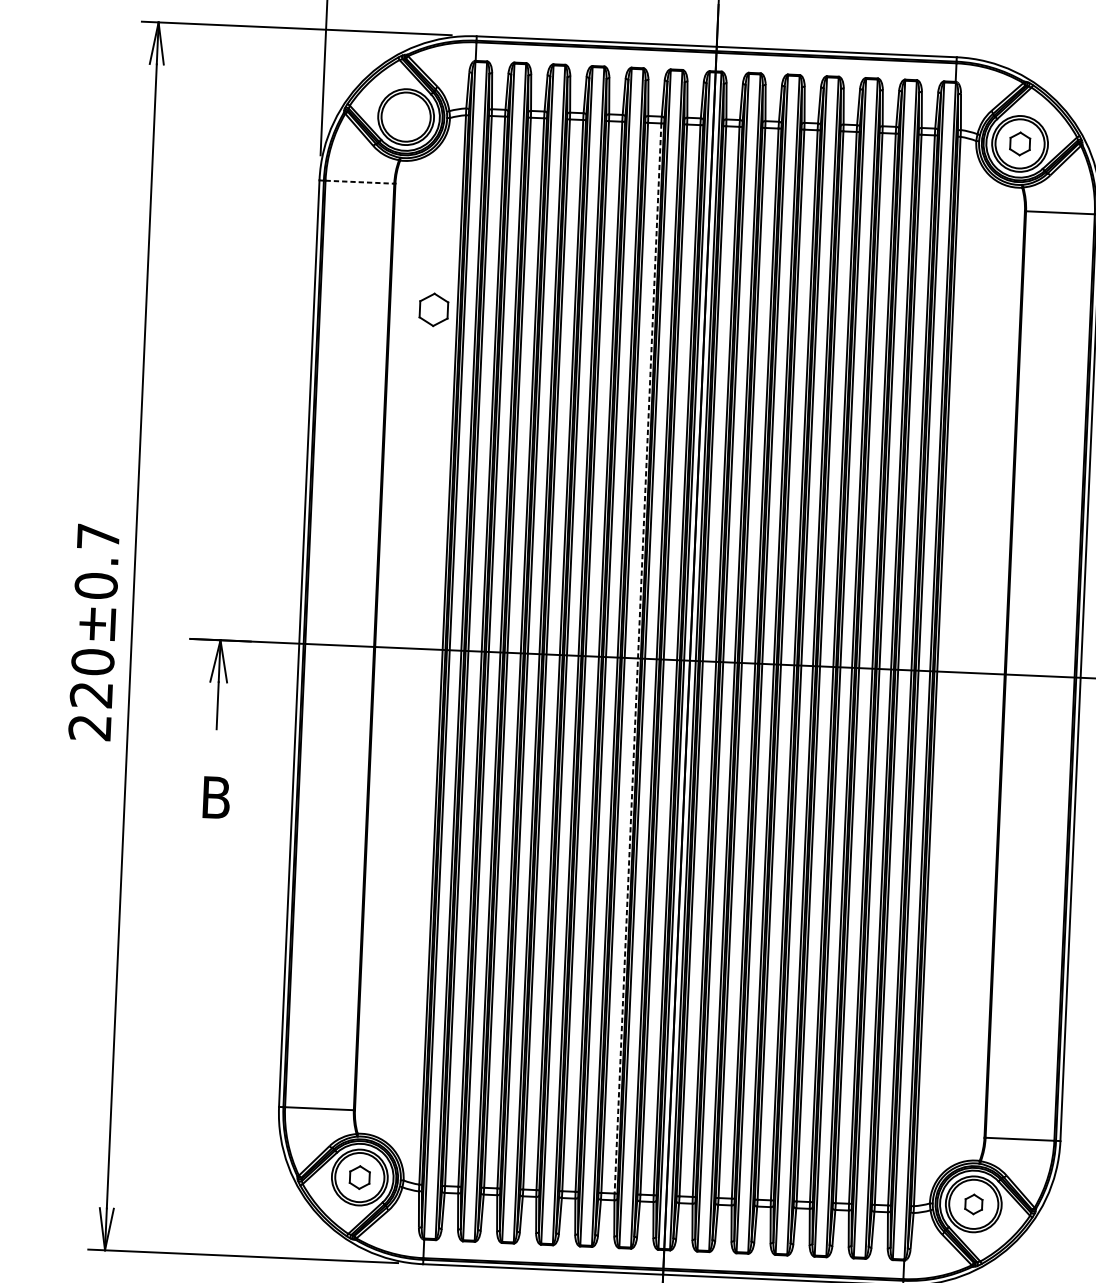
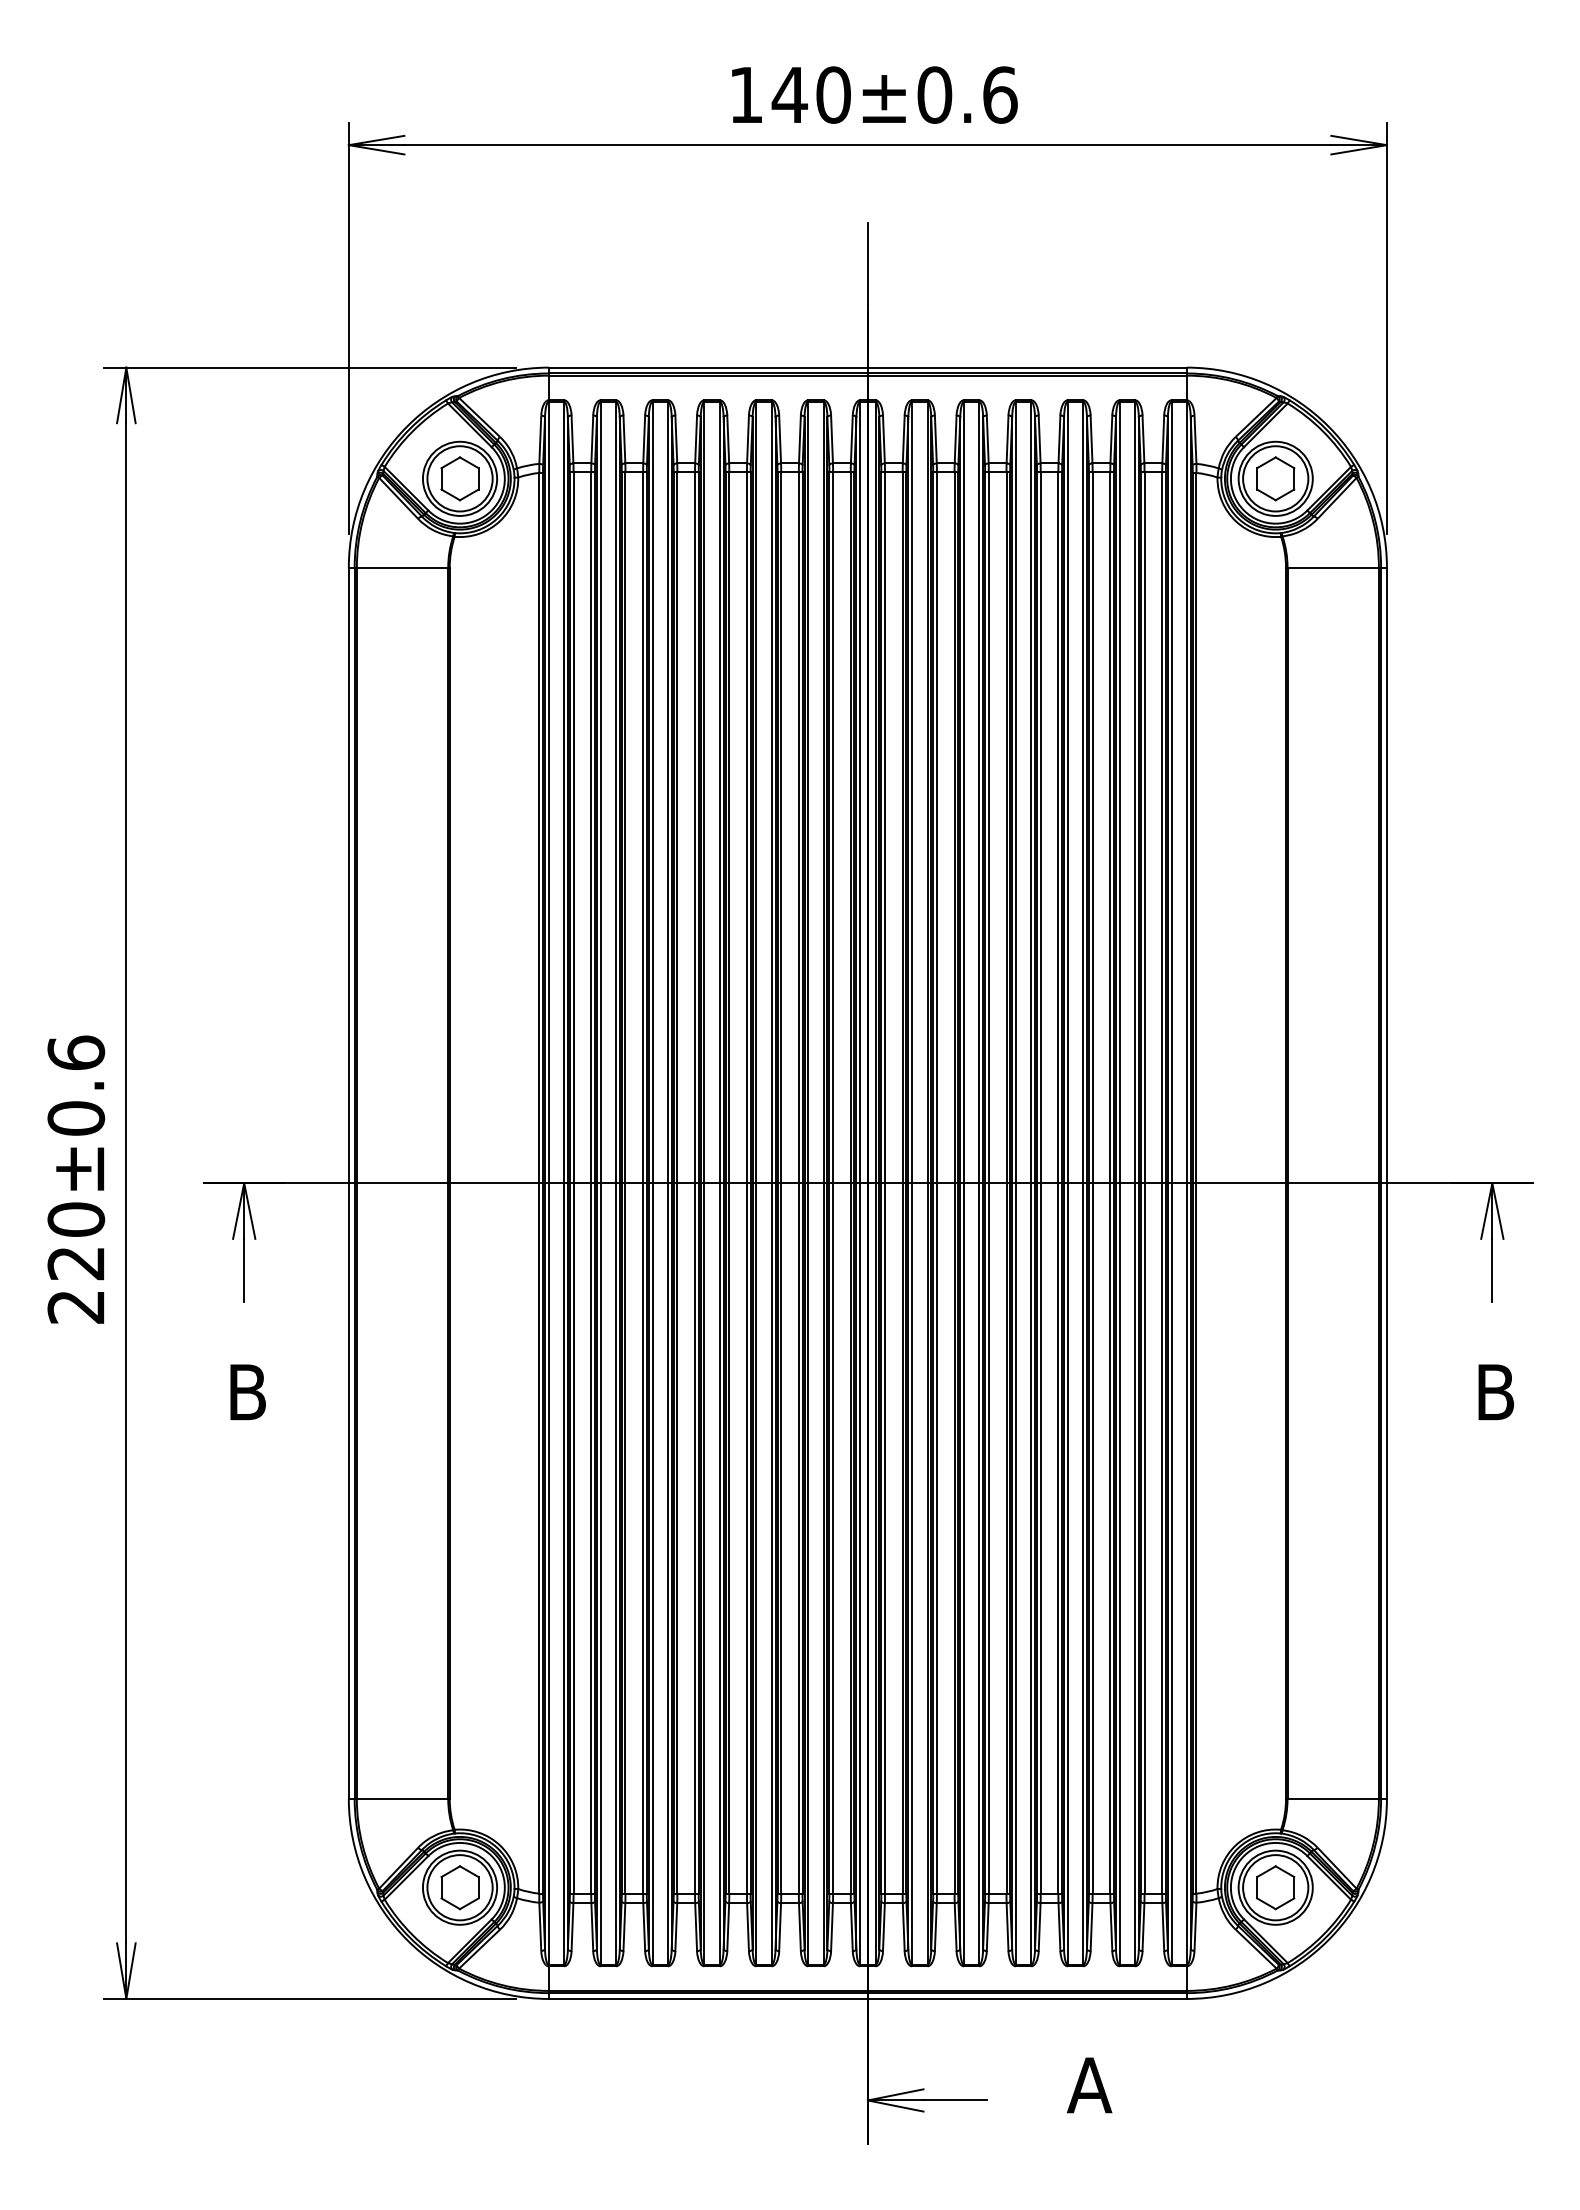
part: (1019, 143) -> (1275, 478), size x1.43
line: (359, 181) -> (402, 567), dashed -> solid
part: (433, 309) -> (459, 478), moved
text: (98, 536) -> (76, 1052), 220±0.7 -> 220±0.6
line: (637, 658) -> (798, 1183), dashed -> solid
part: (359, 1177) -> (459, 1887), size x1.43
part: (973, 1204) -> (1275, 1887), size x1.67

